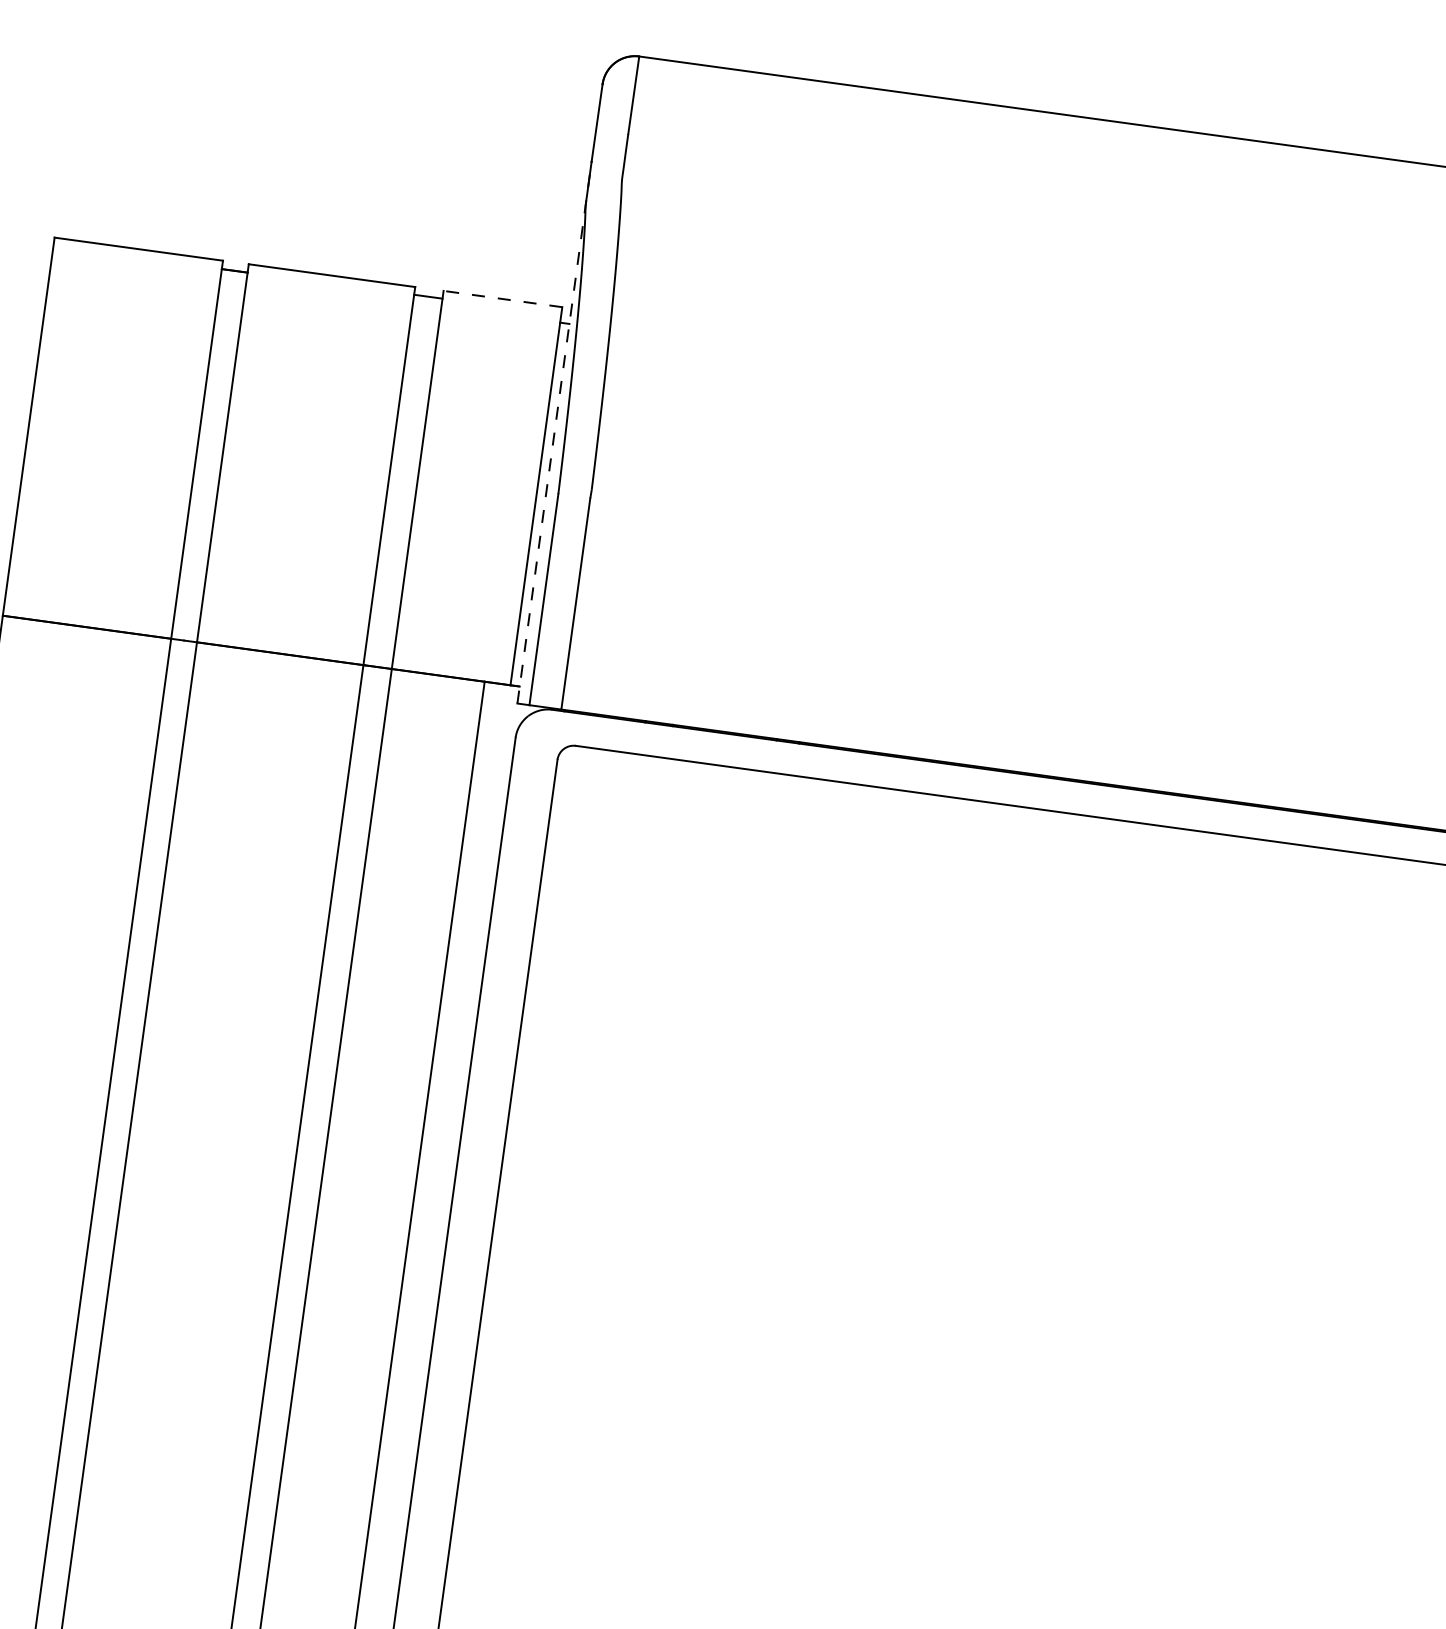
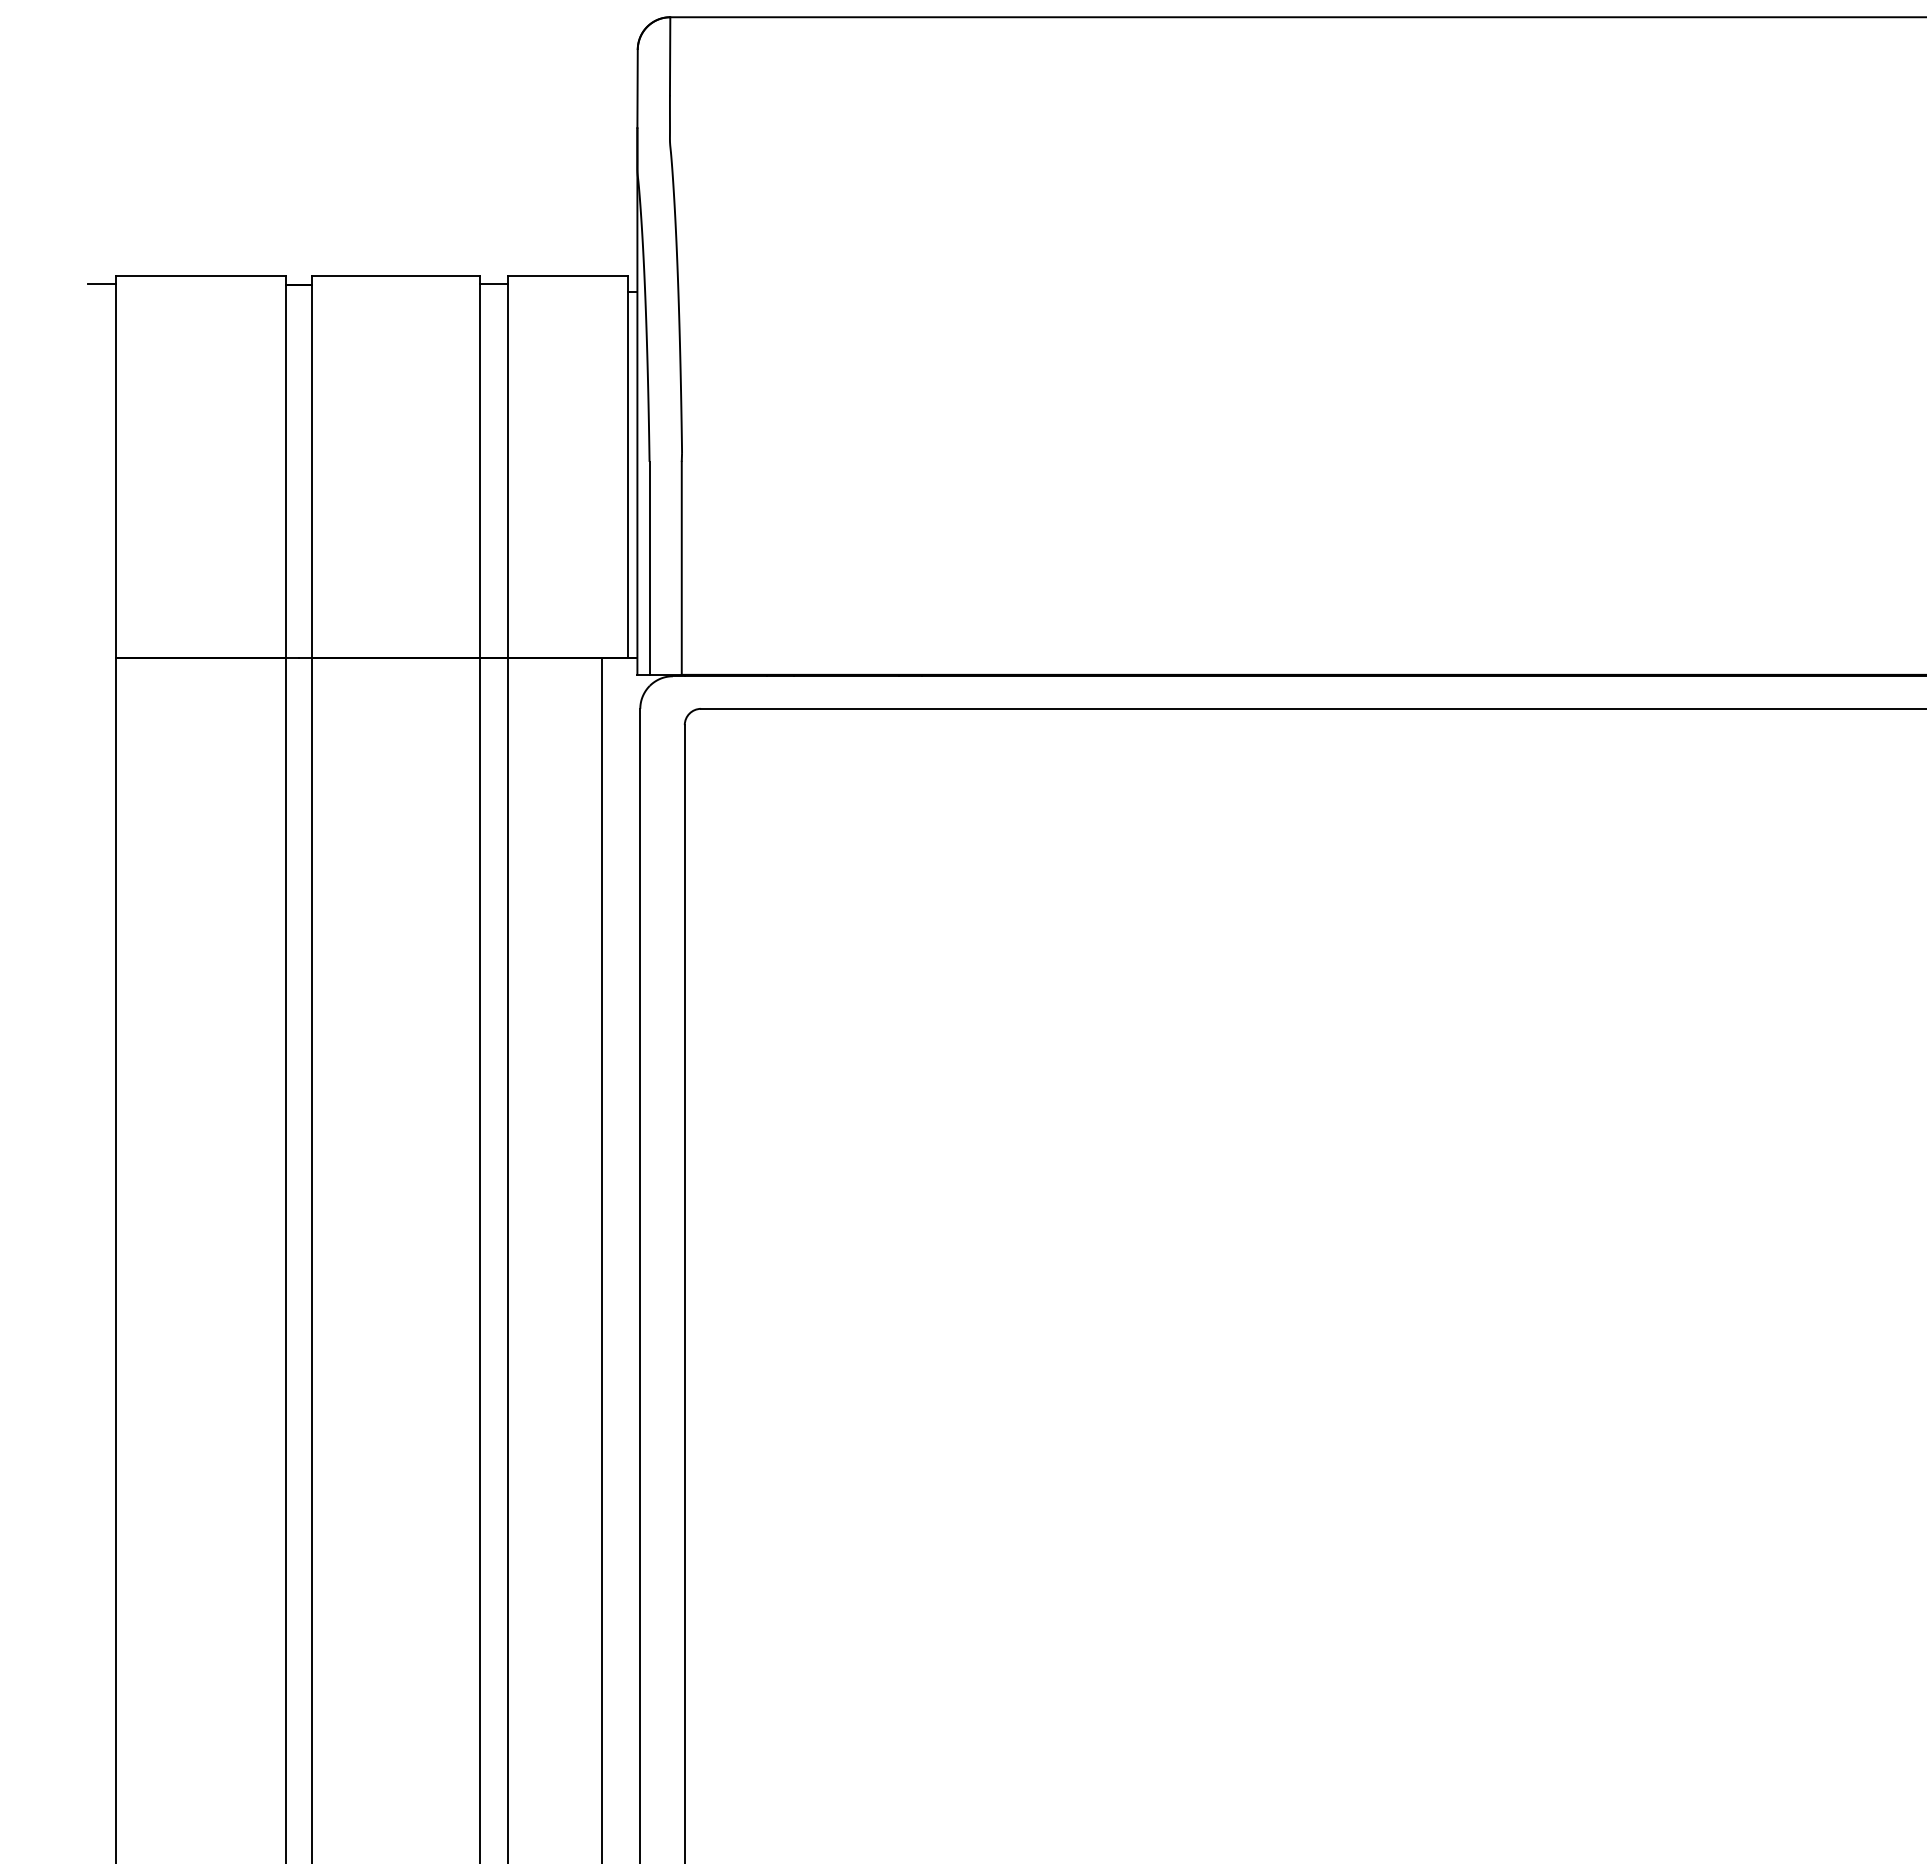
line: (39, 243) -> (101, 283), added
line: (503, 299) -> (568, 276), dashed -> solid
line: (554, 431) -> (637, 400), dashed -> solid

